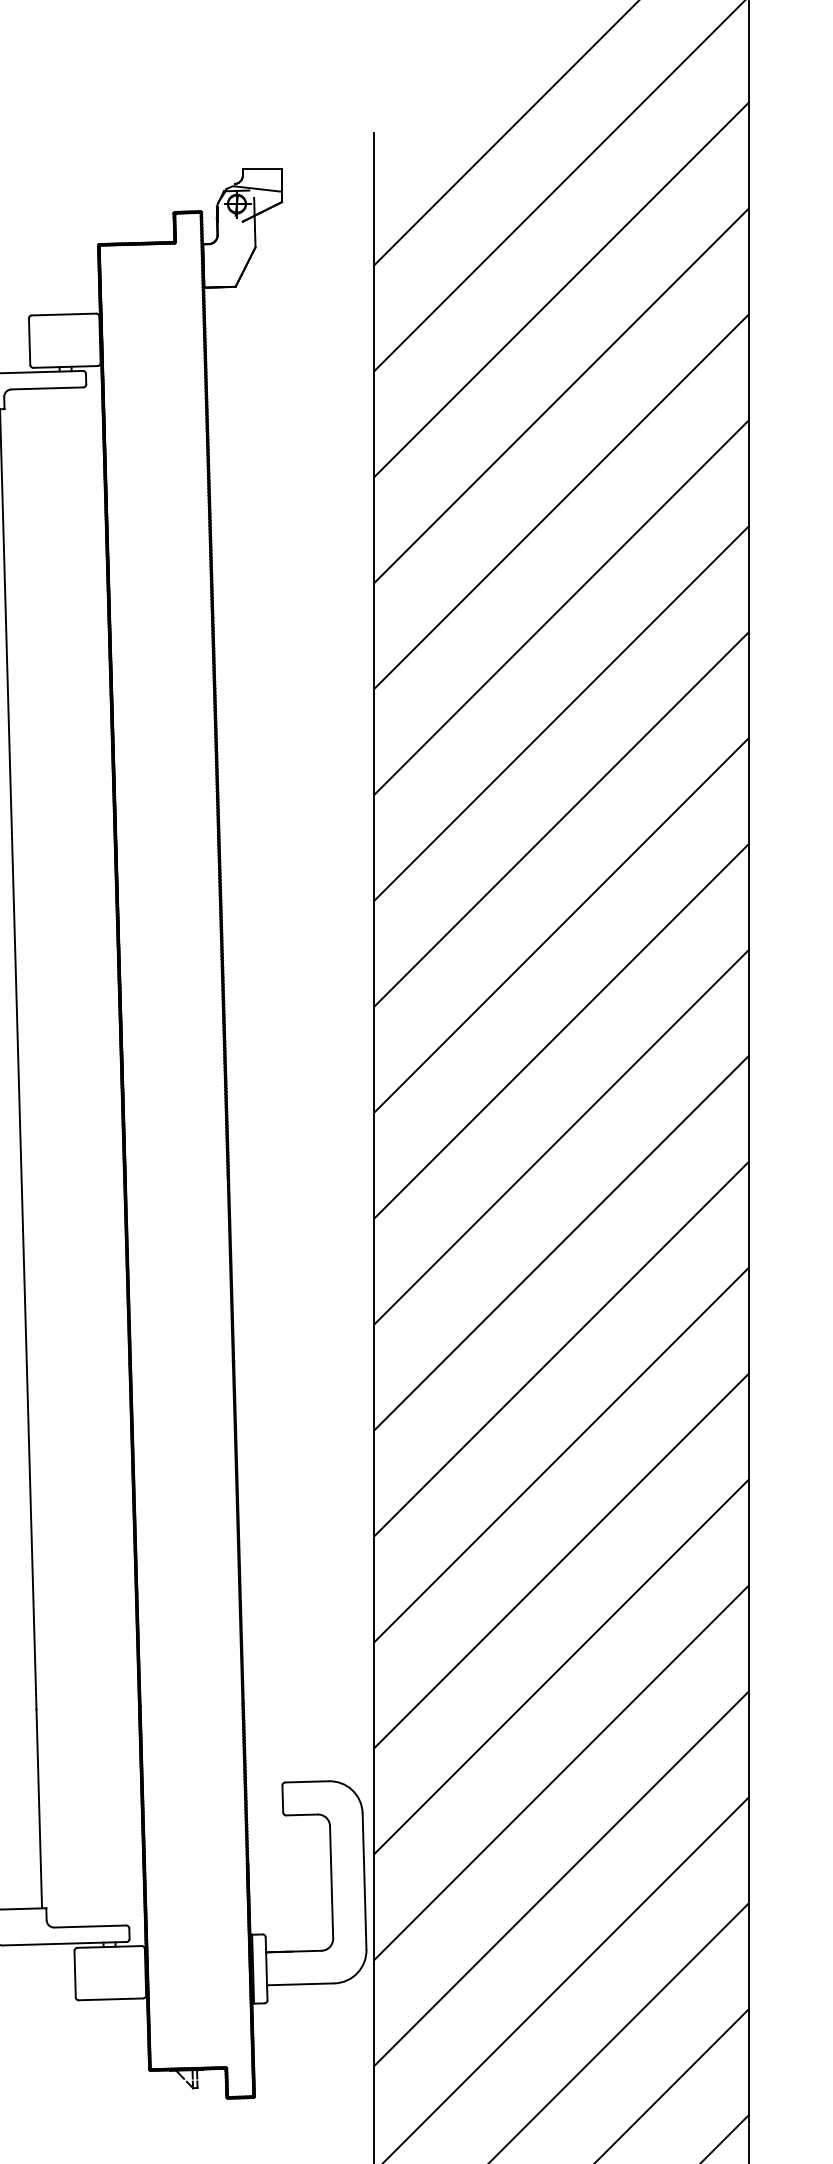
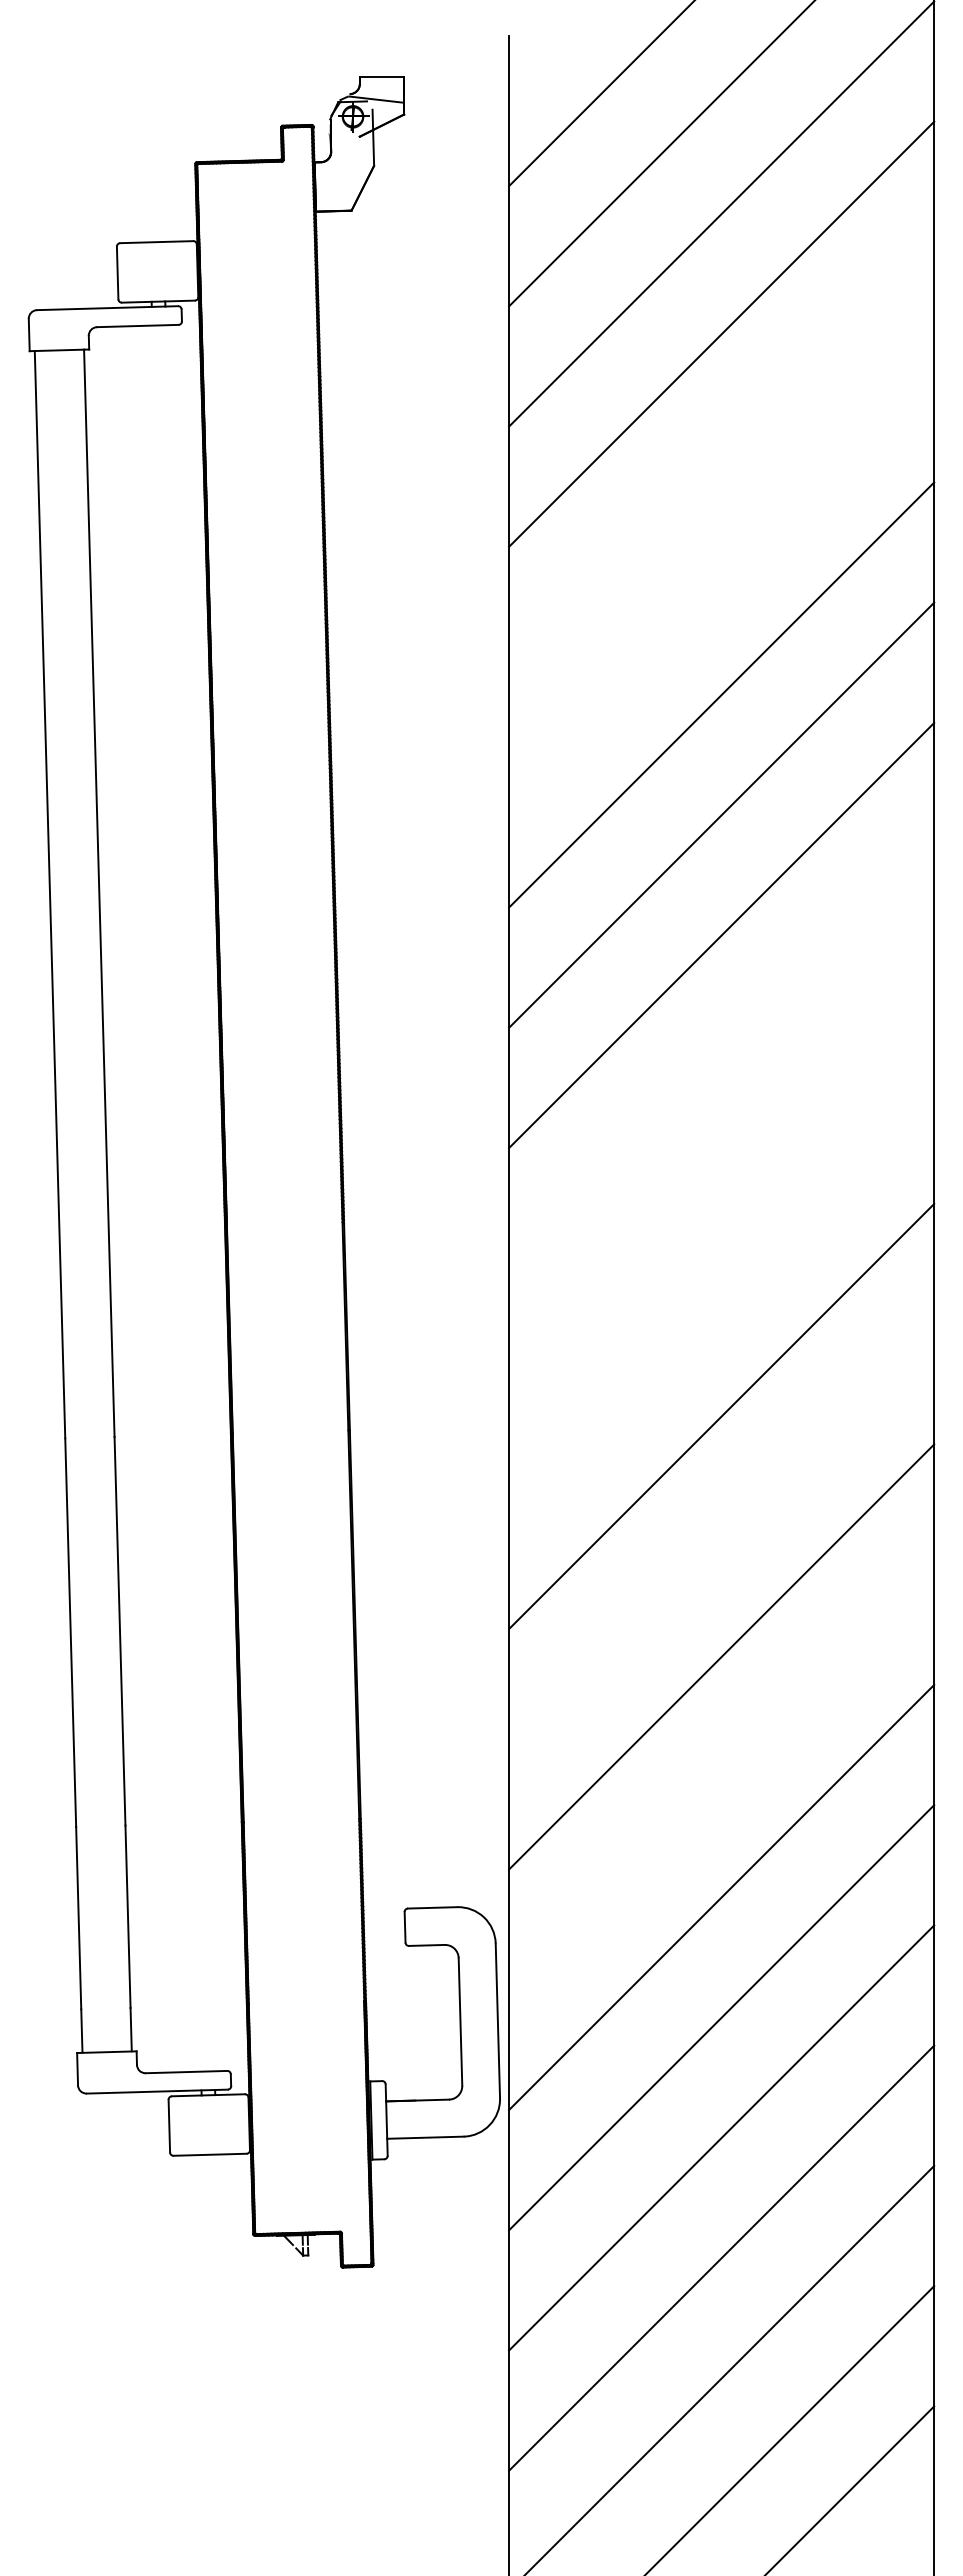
line: (561, 501) -> (721, 454), removed
line: (561, 607) -> (721, 574), removed
line: (561, 1031) -> (721, 1055), removed
line: (561, 1136) -> (721, 1175), removed
line: (561, 1242) -> (721, 1295), removed
line: (561, 1454) -> (721, 1536), removed
line: (561, 1666) -> (721, 1776), removed

